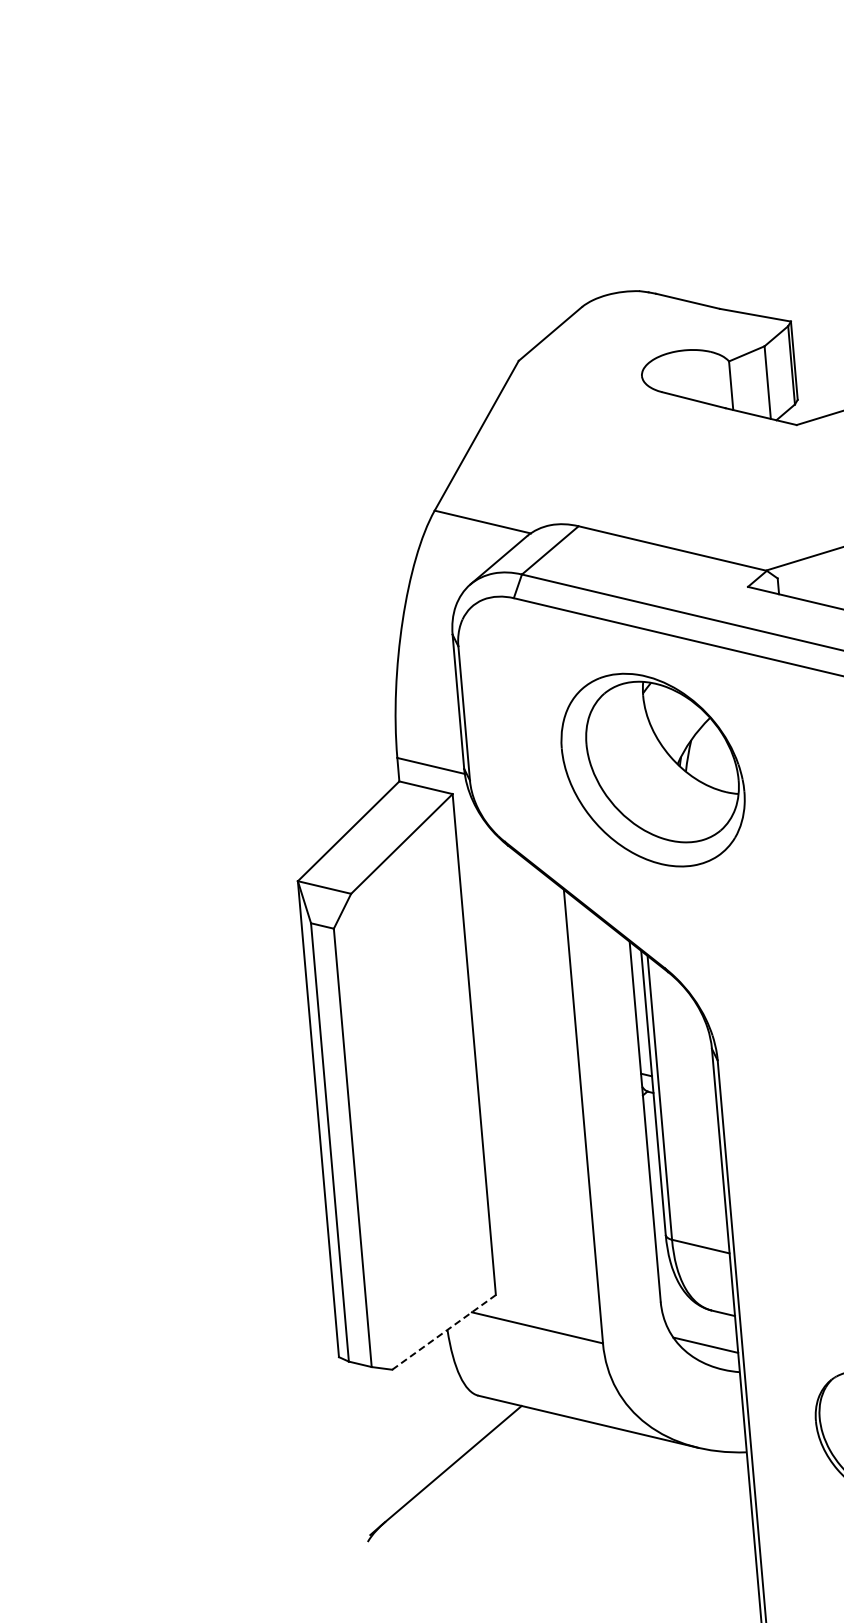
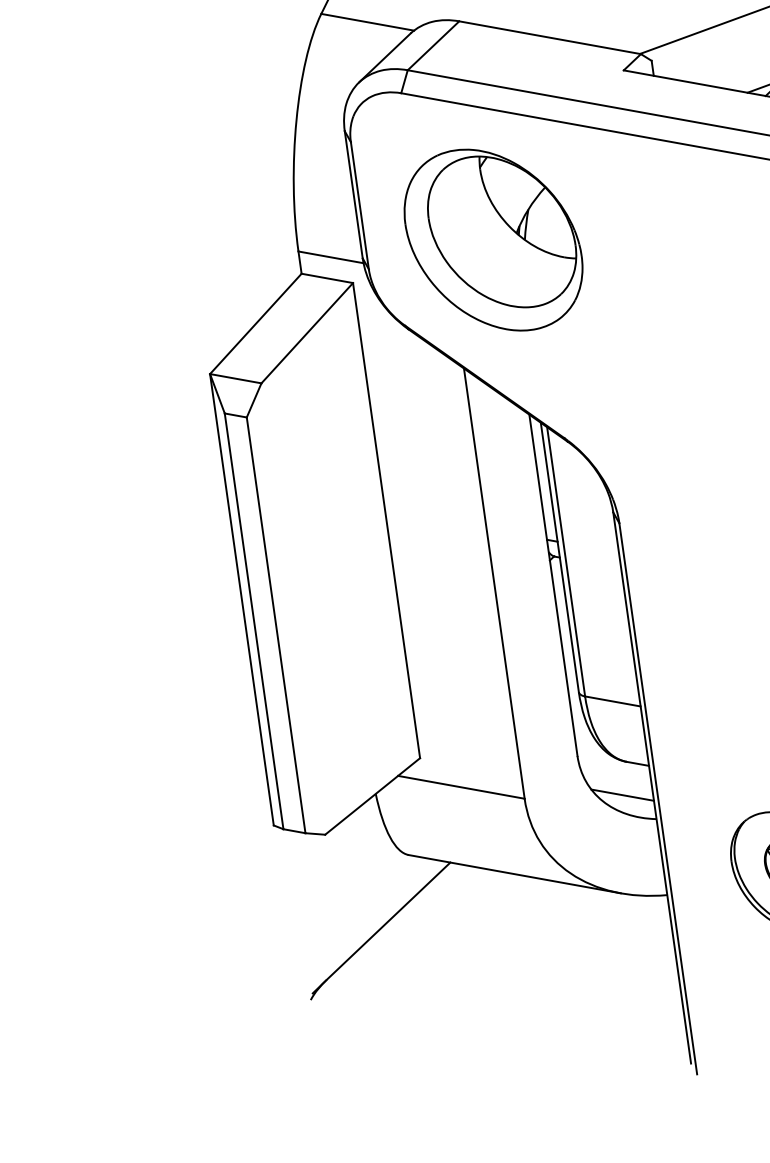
part: (652, 769) -> (492, 239), moved
line: (444, 1332) -> (373, 796), dashed -> solid

